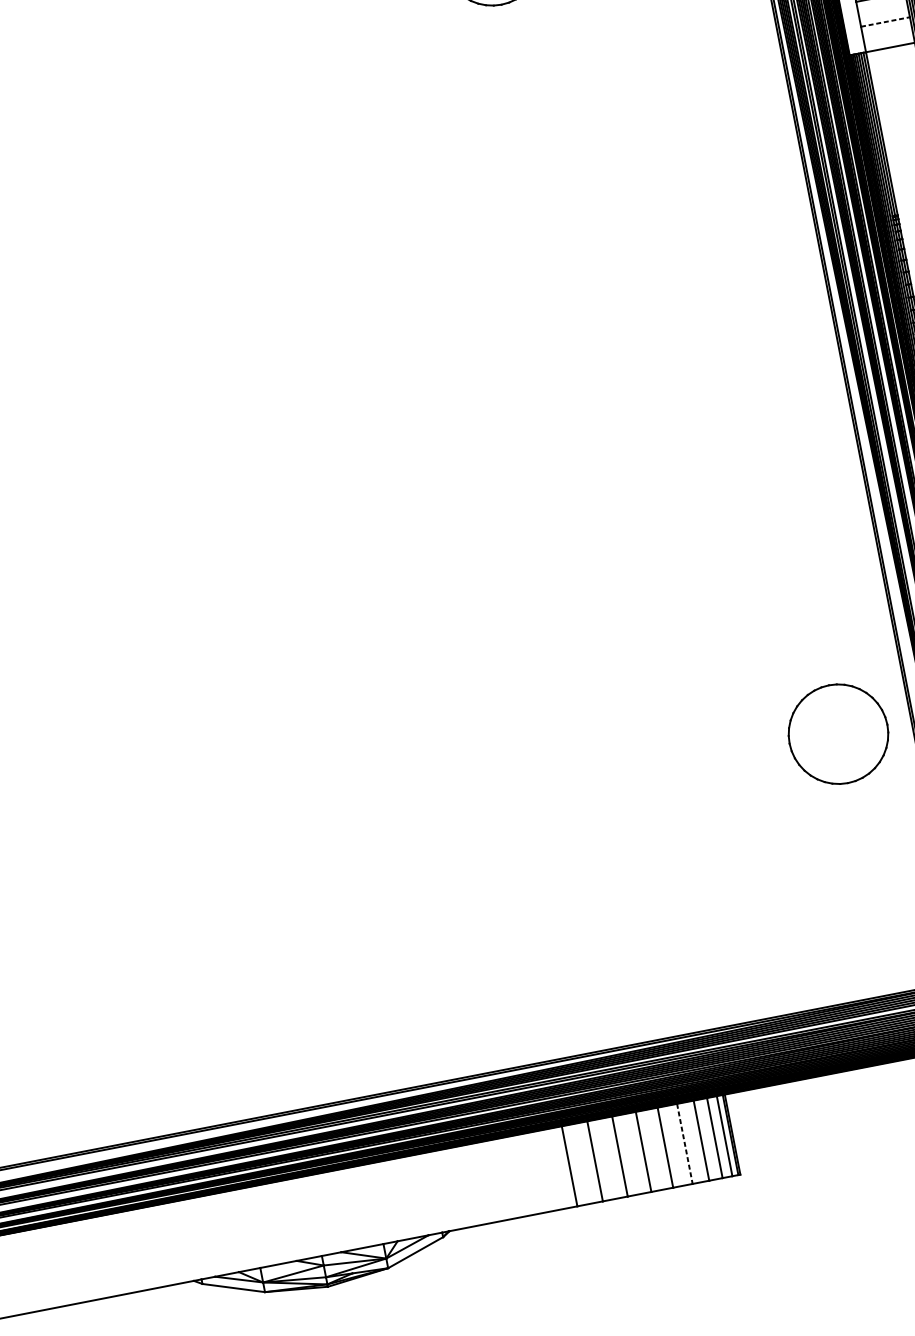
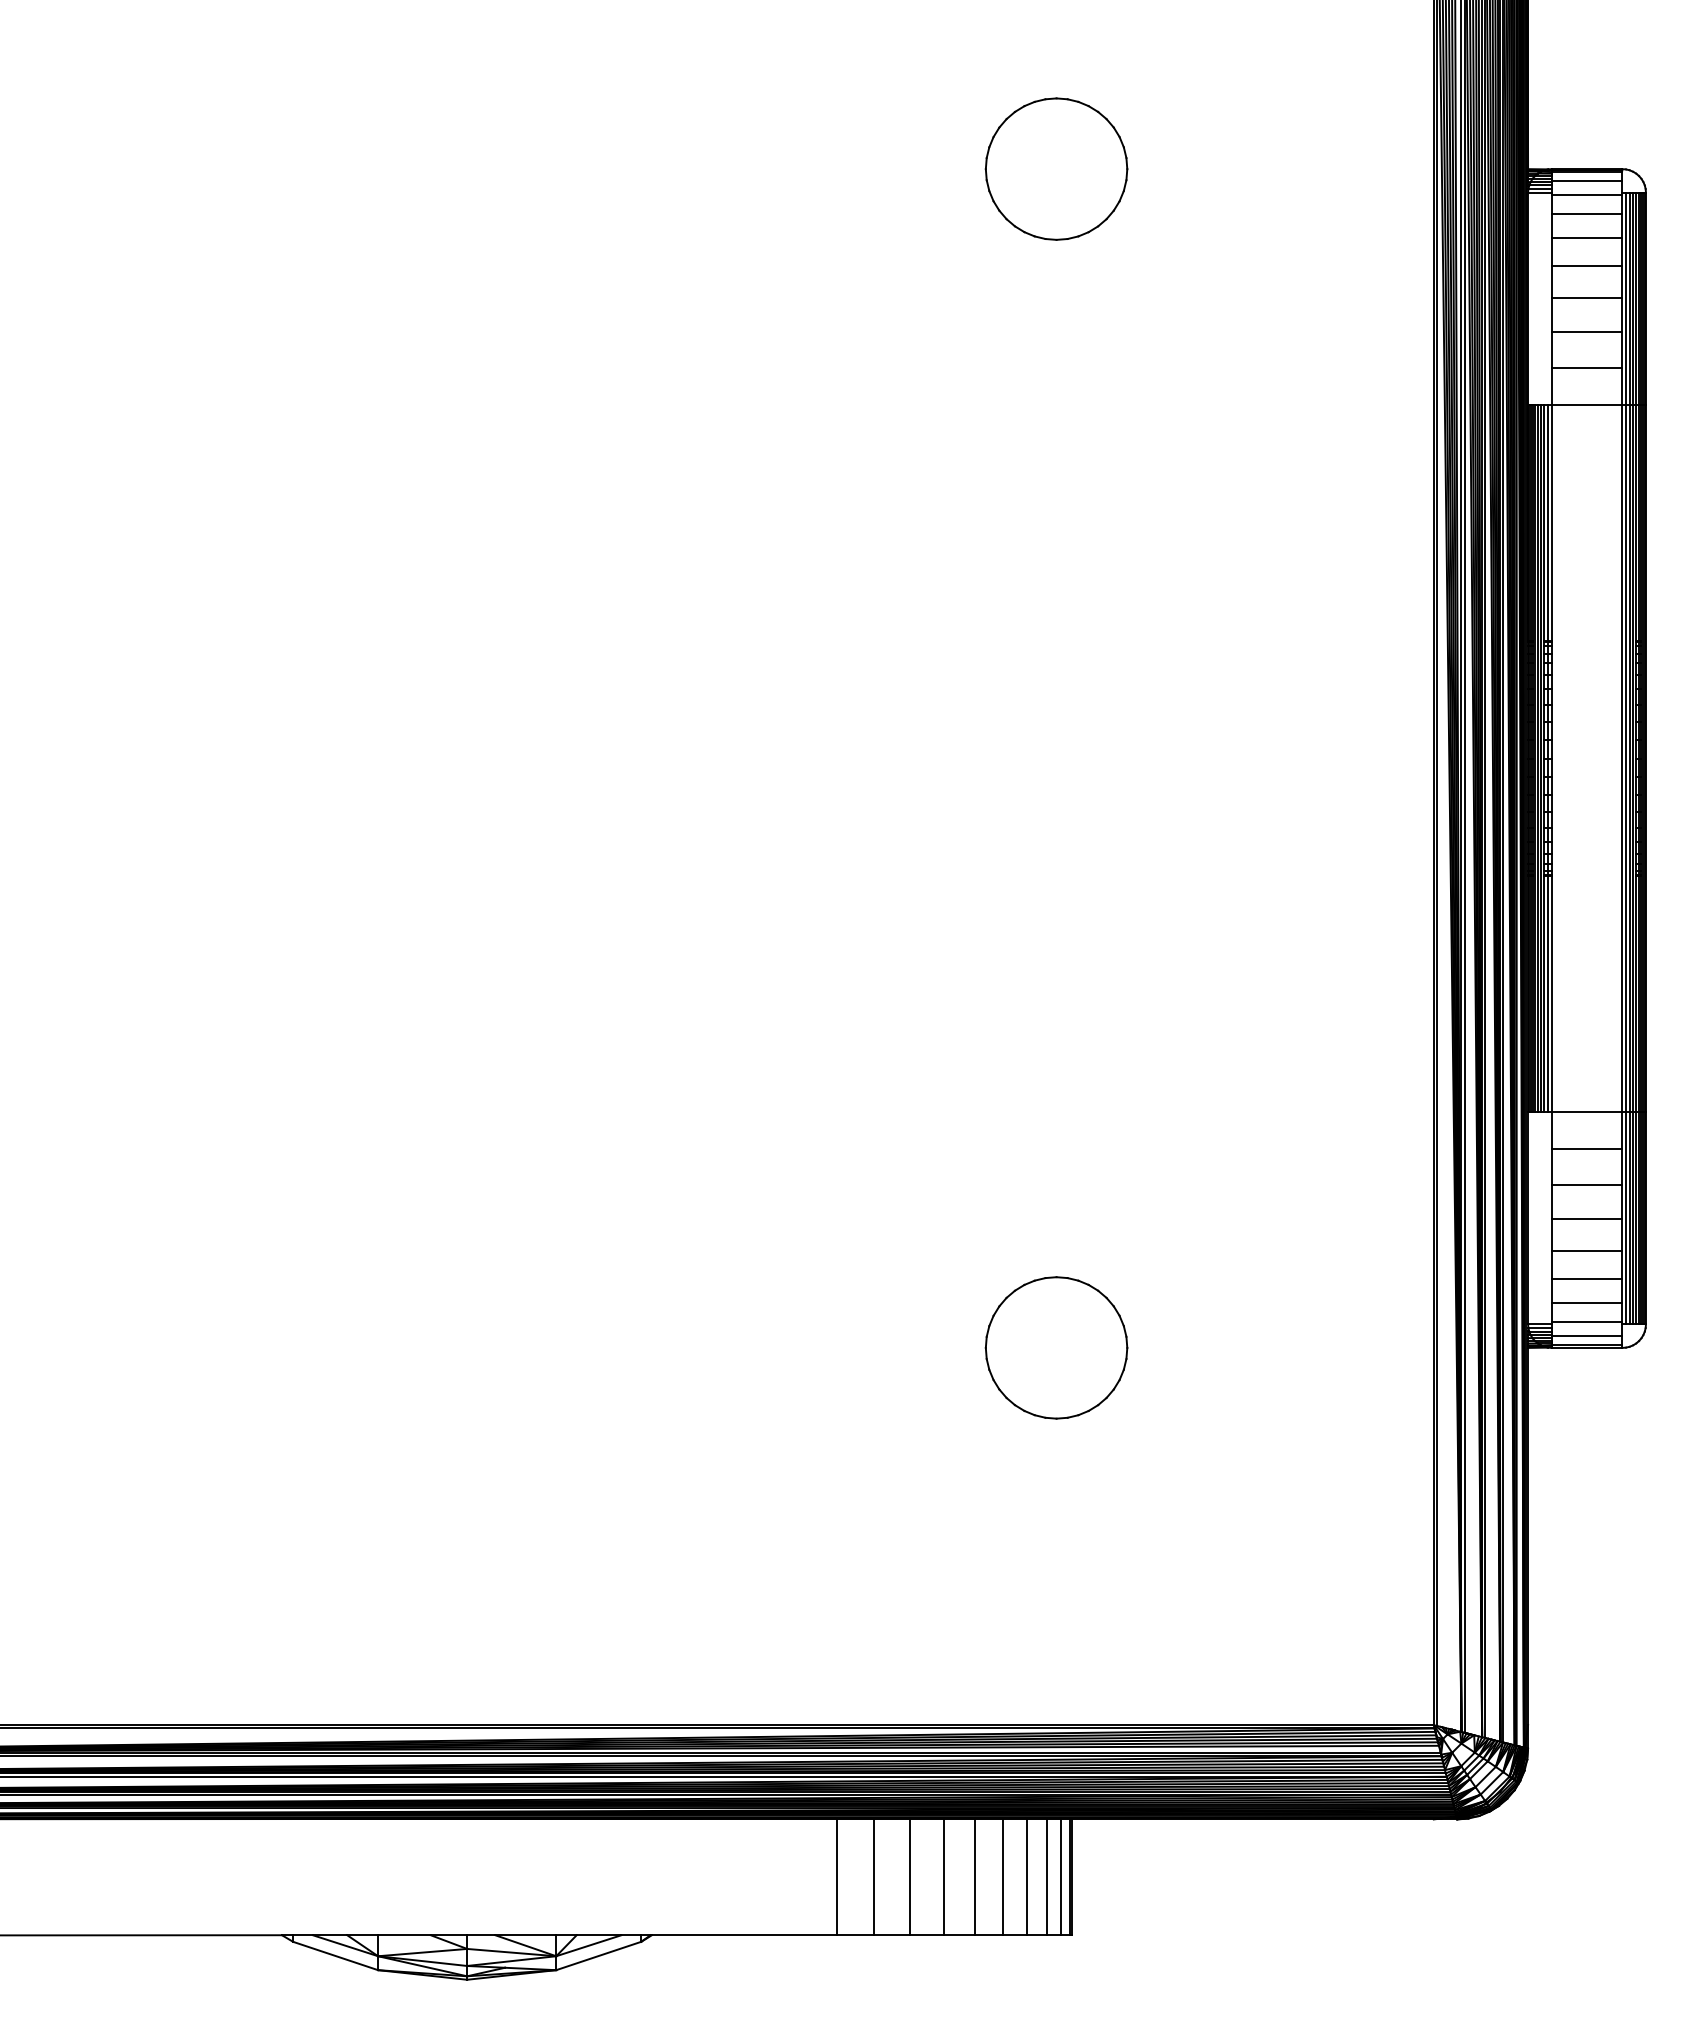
line: (885, 22) -> (1587, 368), dashed -> solid
part: (838, 733) -> (1056, 1347), moved
line: (684, 1144) -> (1003, 1877), dashed -> solid

